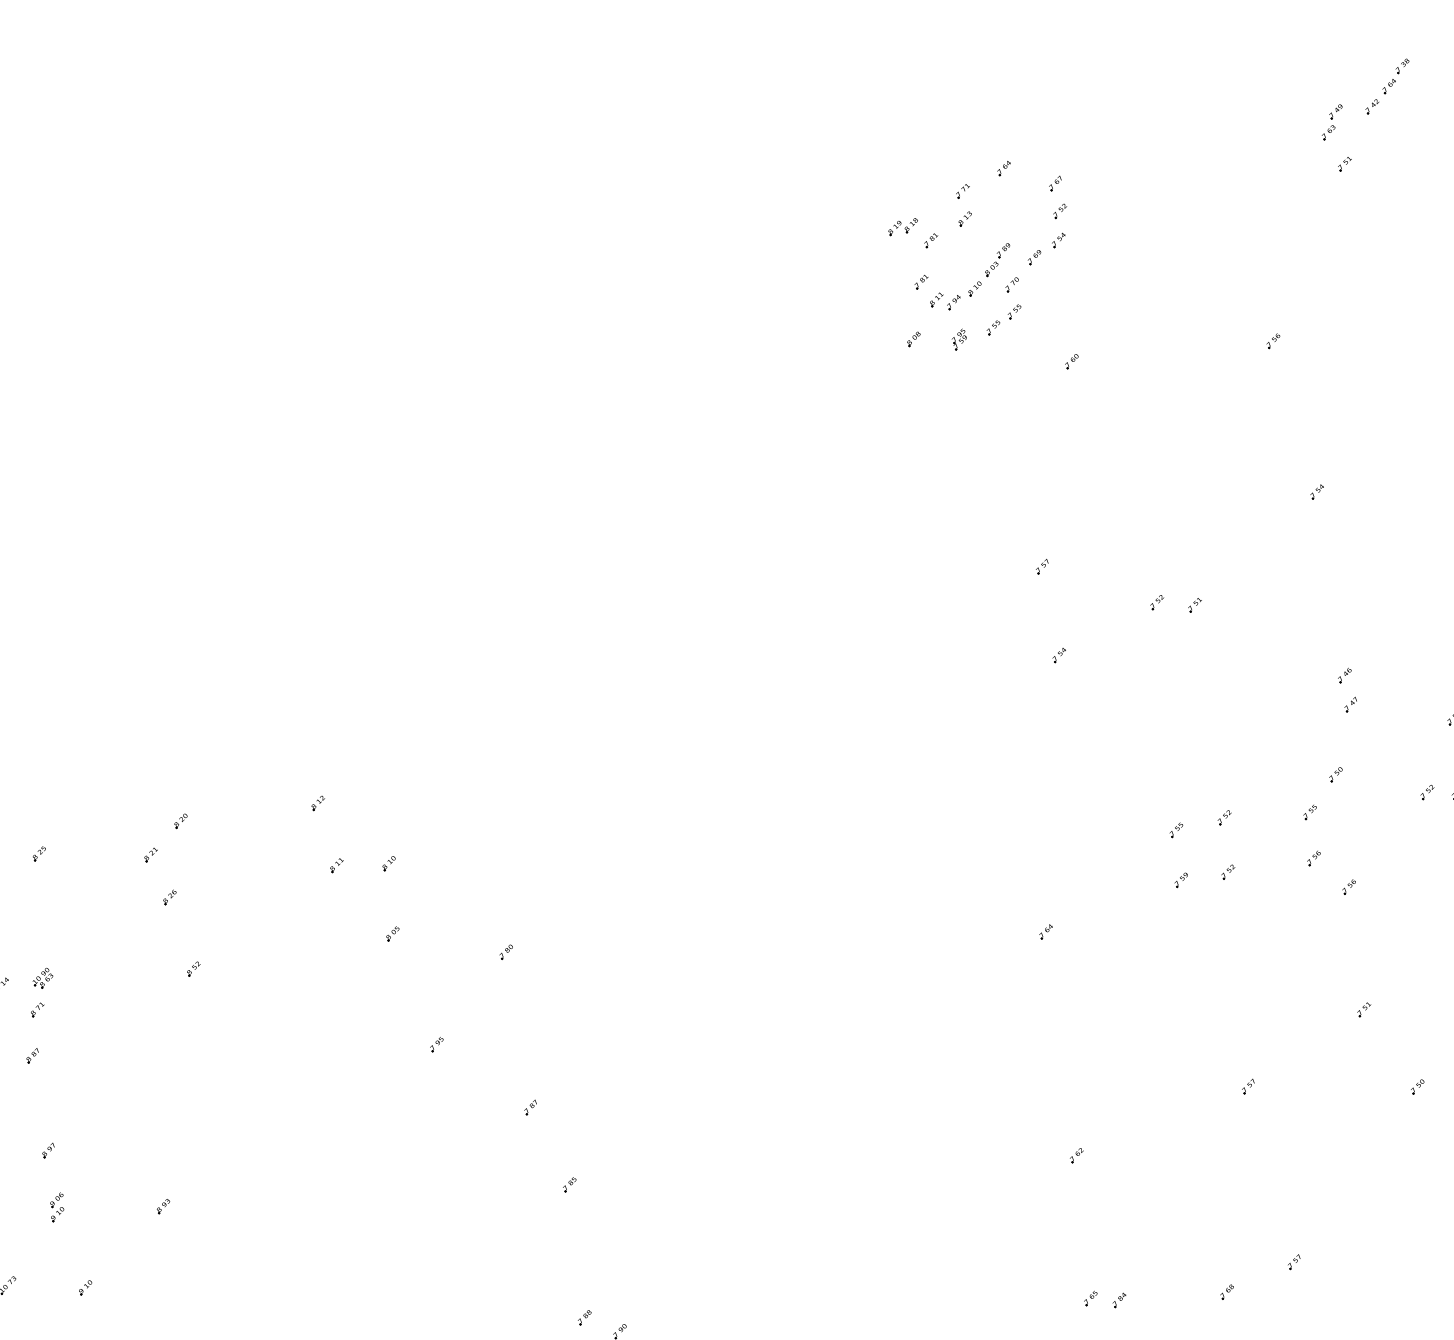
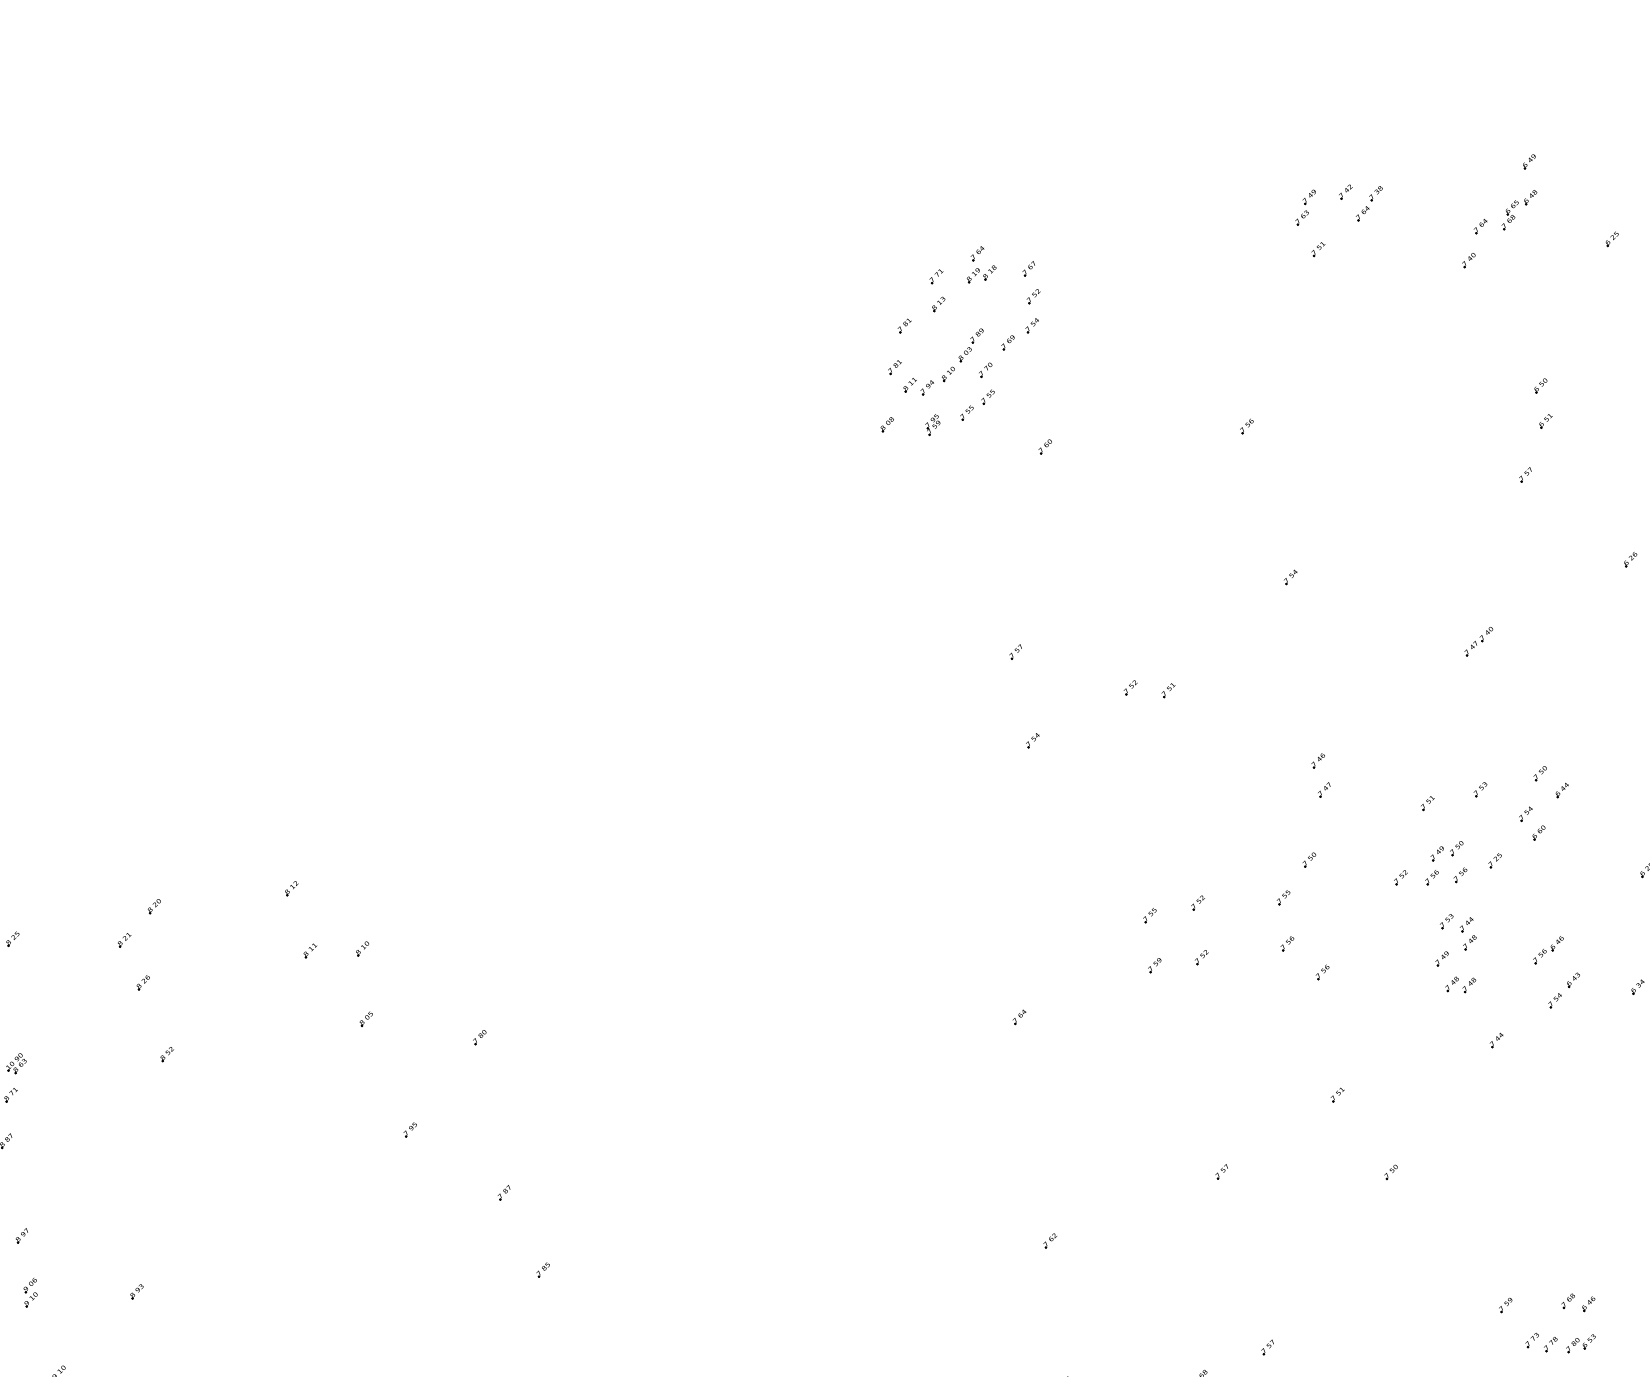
part: (1396, 76) -> (1369, 203), moved
part: (903, 227) -> (981, 274), moved

